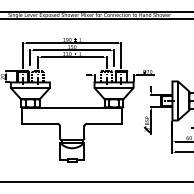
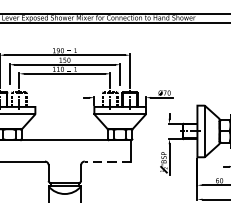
line: (104, 123) -> (107, 161), solid -> dashed

